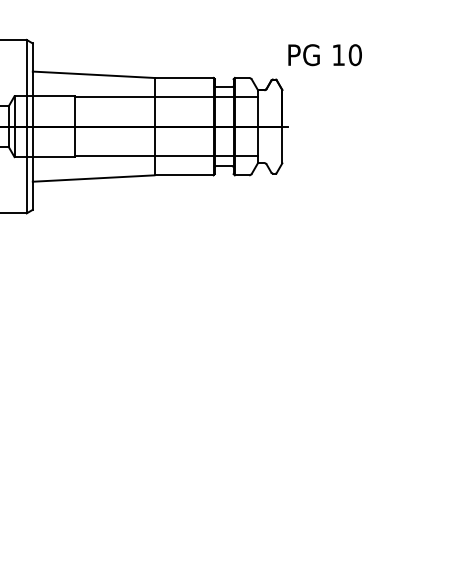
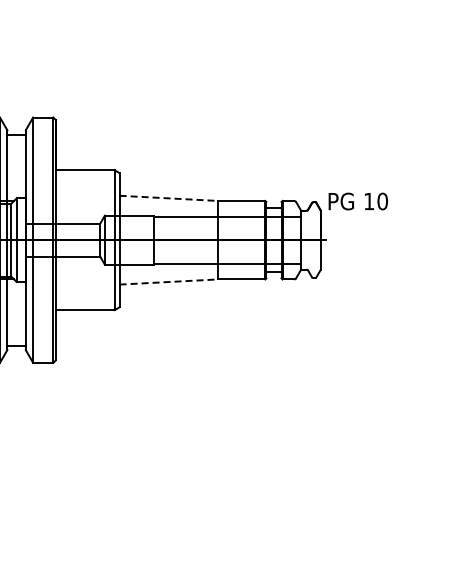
text: (324, 55) -> (357, 201), moved
line: (94, 74) -> (169, 198), solid -> dashed
line: (94, 179) -> (169, 282), solid -> dashed

